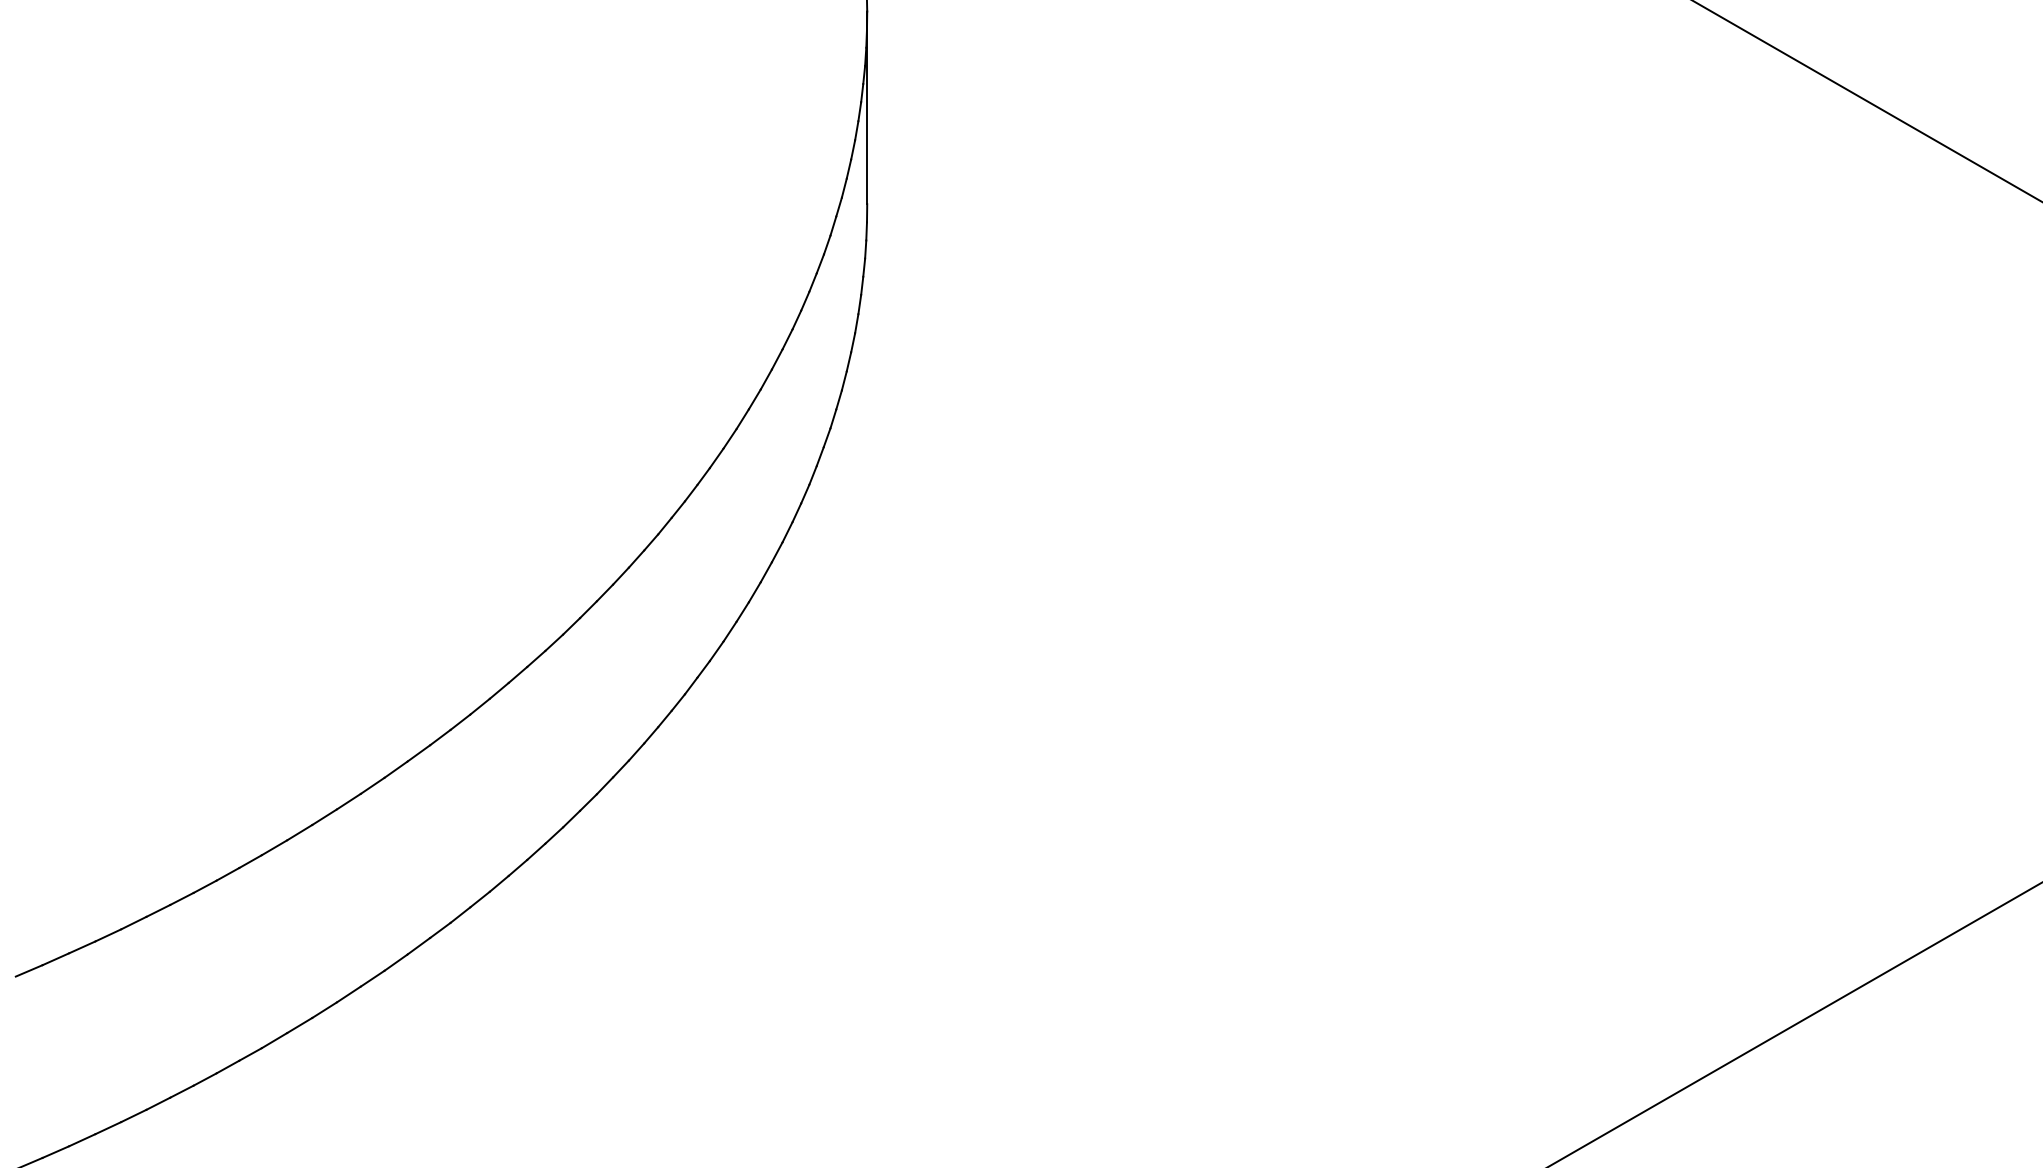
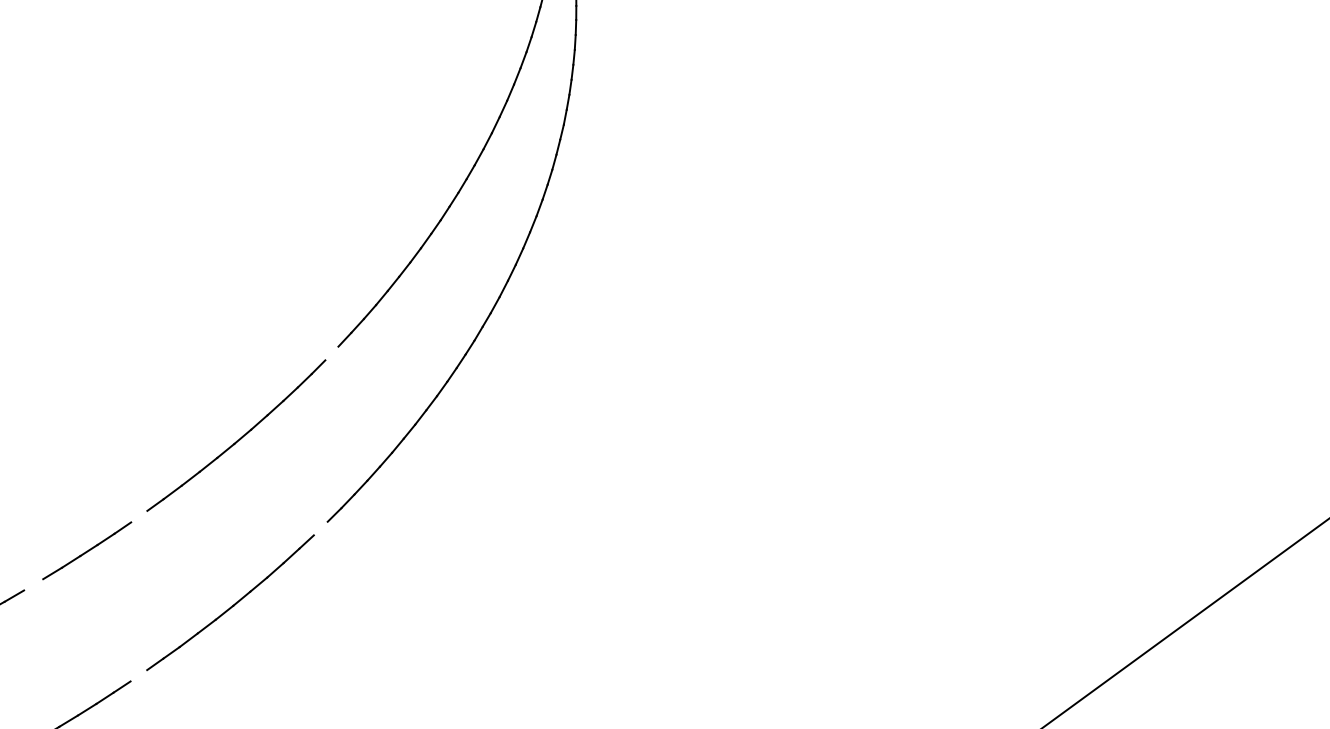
line: (498, 690) -> (331, 353), removed
line: (227, 874) -> (138, 516), removed
line: (460, 914) -> (320, 528), removed
line: (82, 947) -> (33, 584), removed
line: (204, 1079) -> (138, 675), removed

